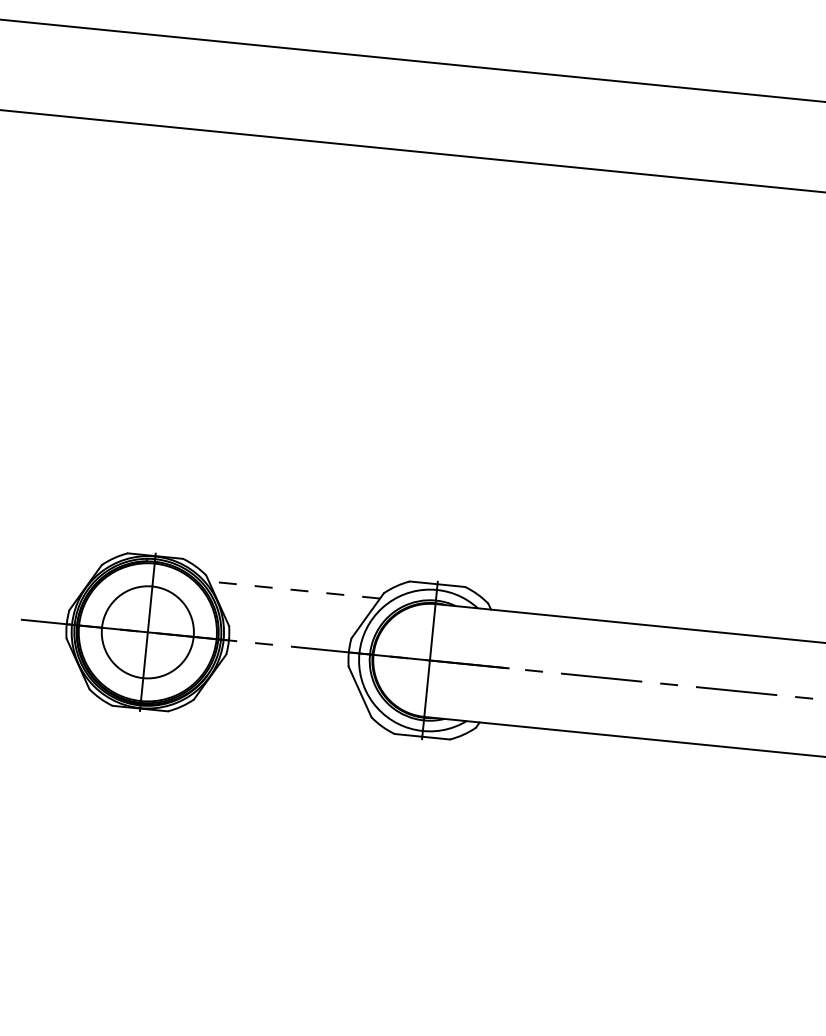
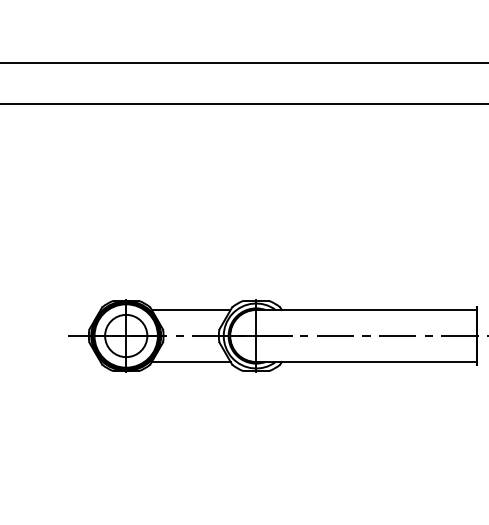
line: (290, 590) -> (189, 310), dashed -> solid
line: (281, 703) -> (190, 362), added

